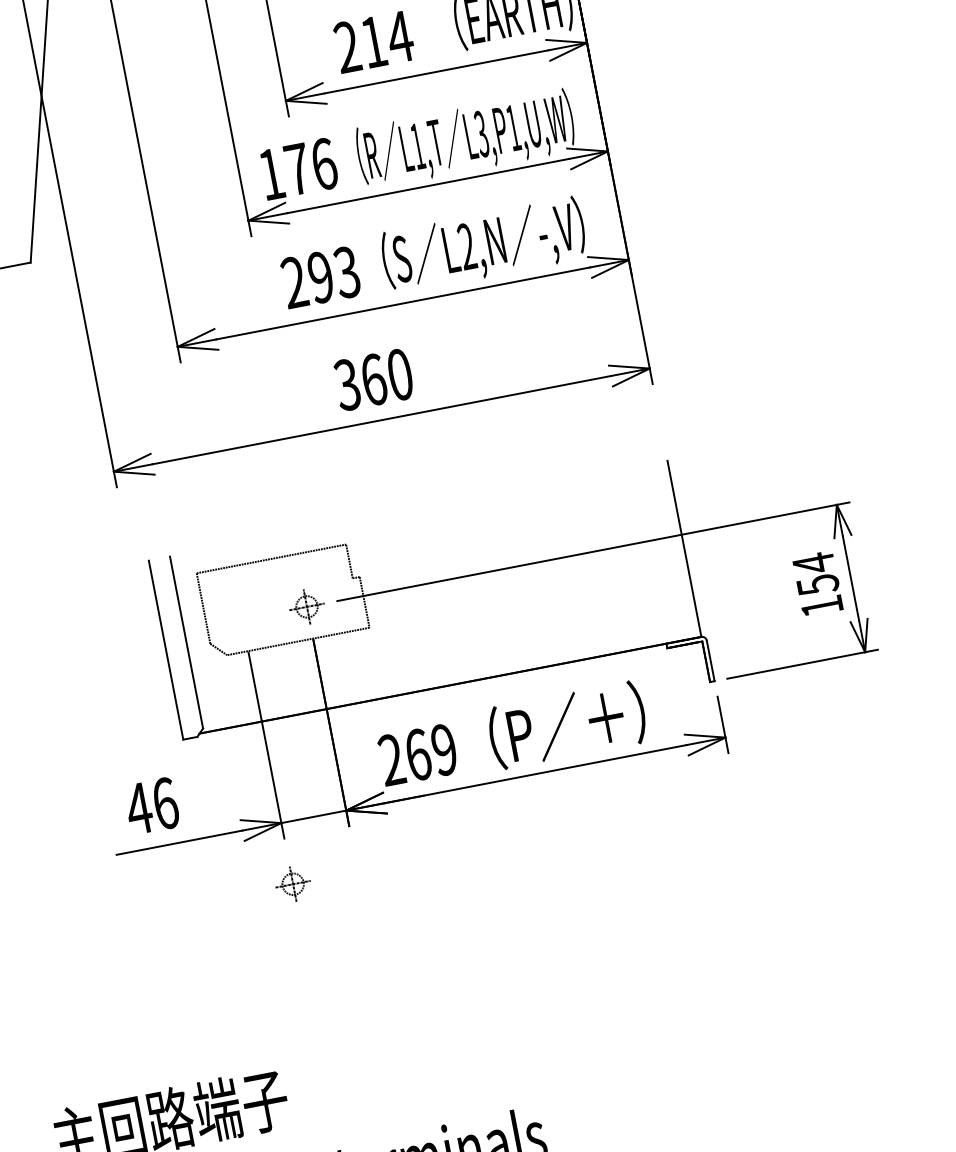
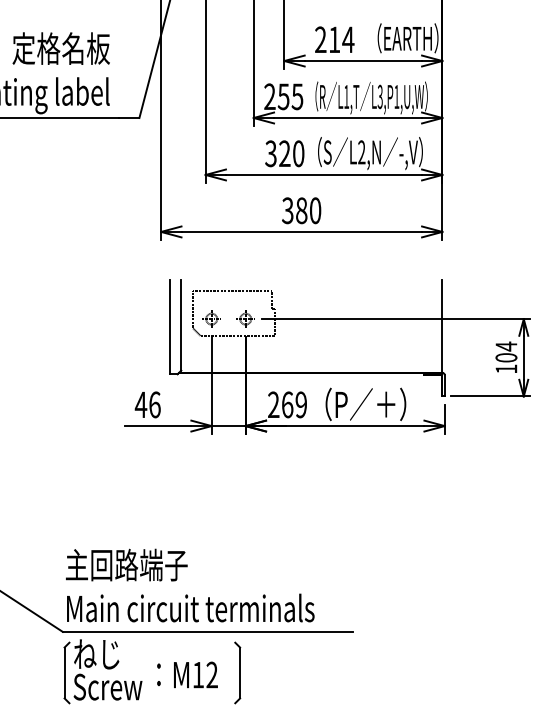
text: (297, 168) -> (283, 96), 176 -> 255
text: (320, 277) -> (284, 153), 293 -> 320
text: (373, 379) -> (301, 210), 360 -> 380
text: (817, 584) -> (506, 357), 154 -> 104
part: (292, 883) -> (211, 318), moved

